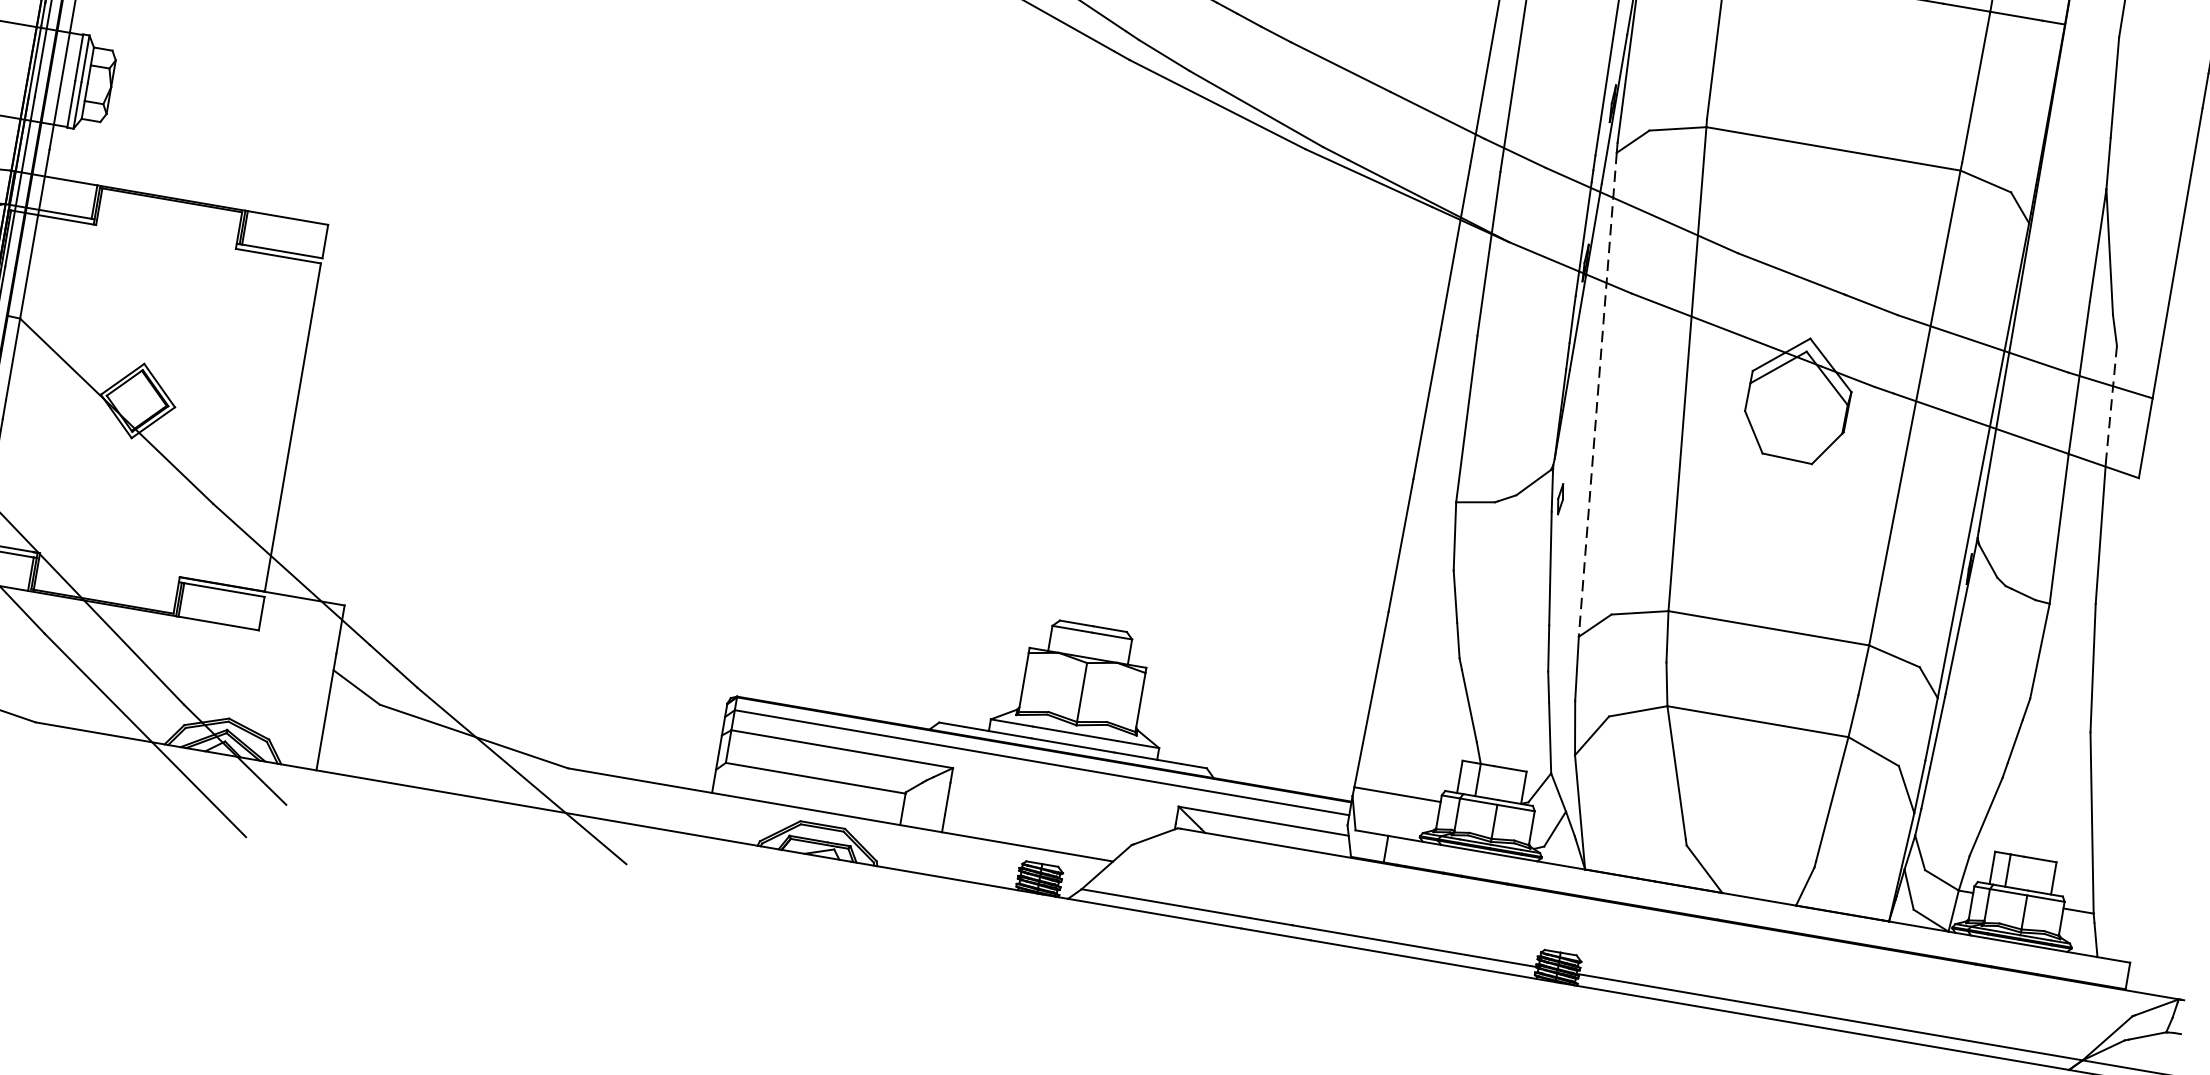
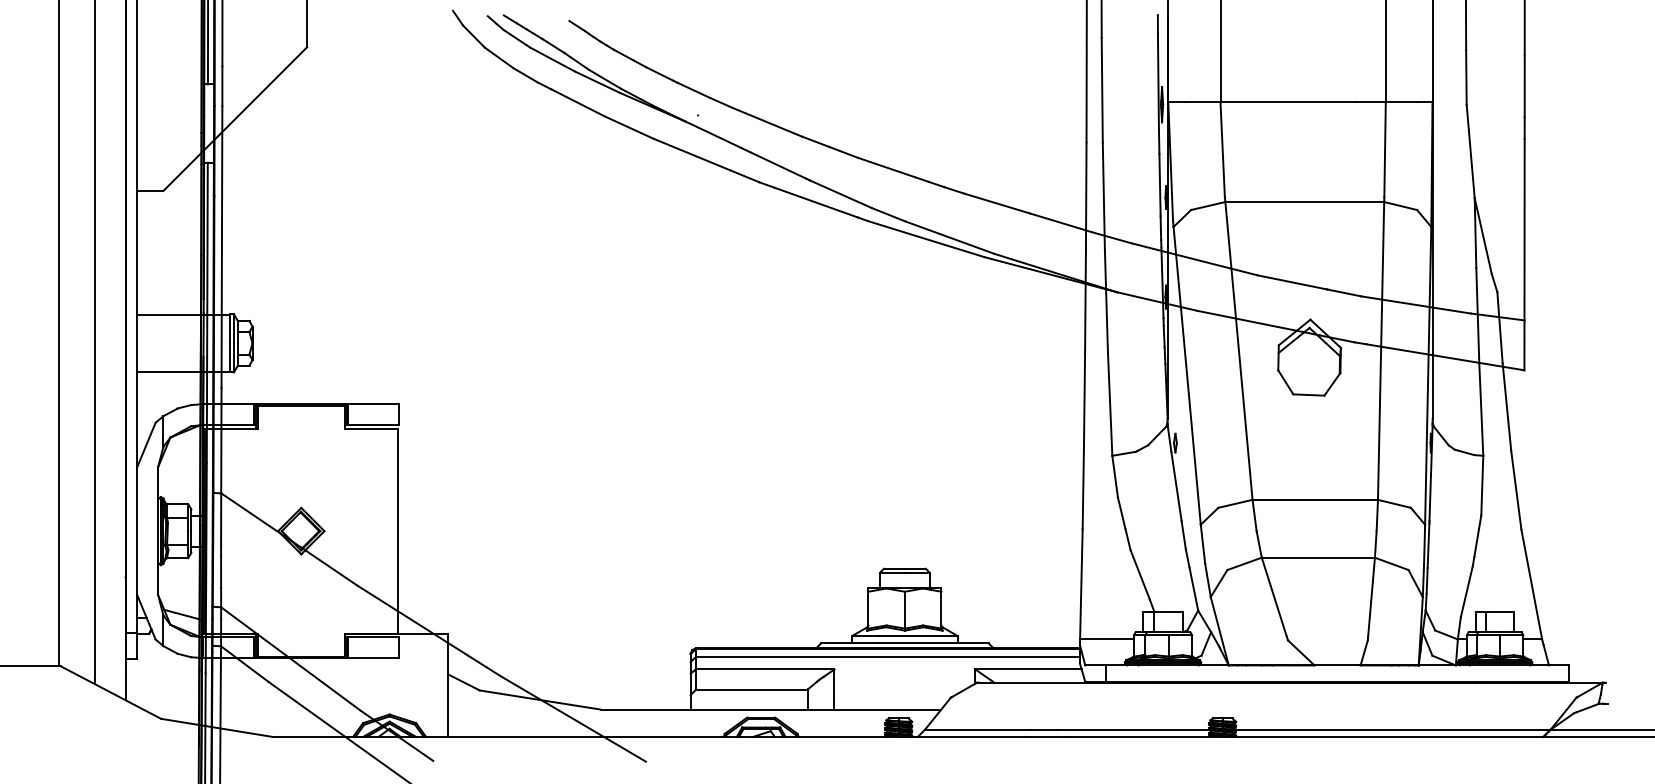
line: (1598, 394) -> (1187, 375), dashed -> solid
line: (2112, 403) -> (1500, 327), dashed -> solid

